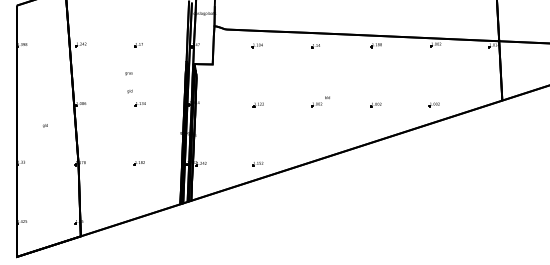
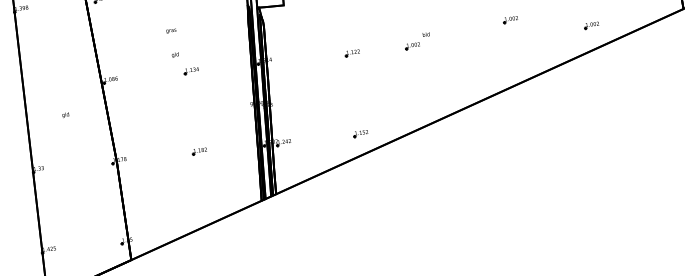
part: (320, 101) -> (417, 41), moved
part: (375, 104) -> (509, 19), moved

